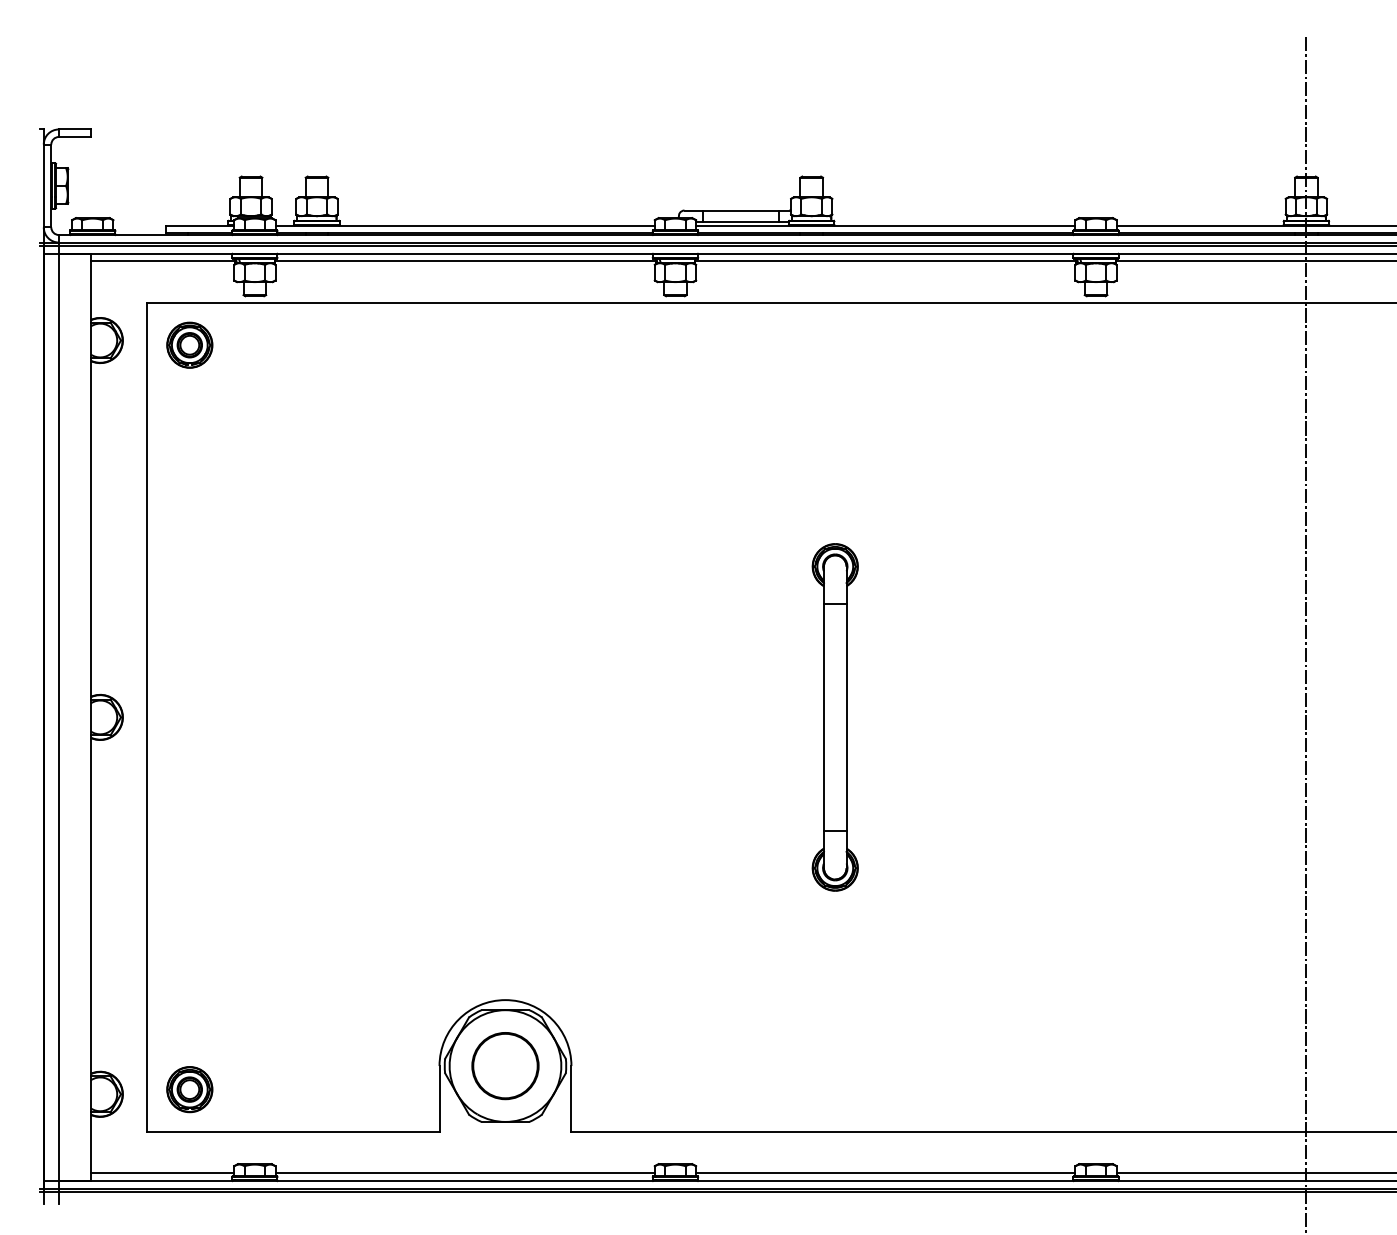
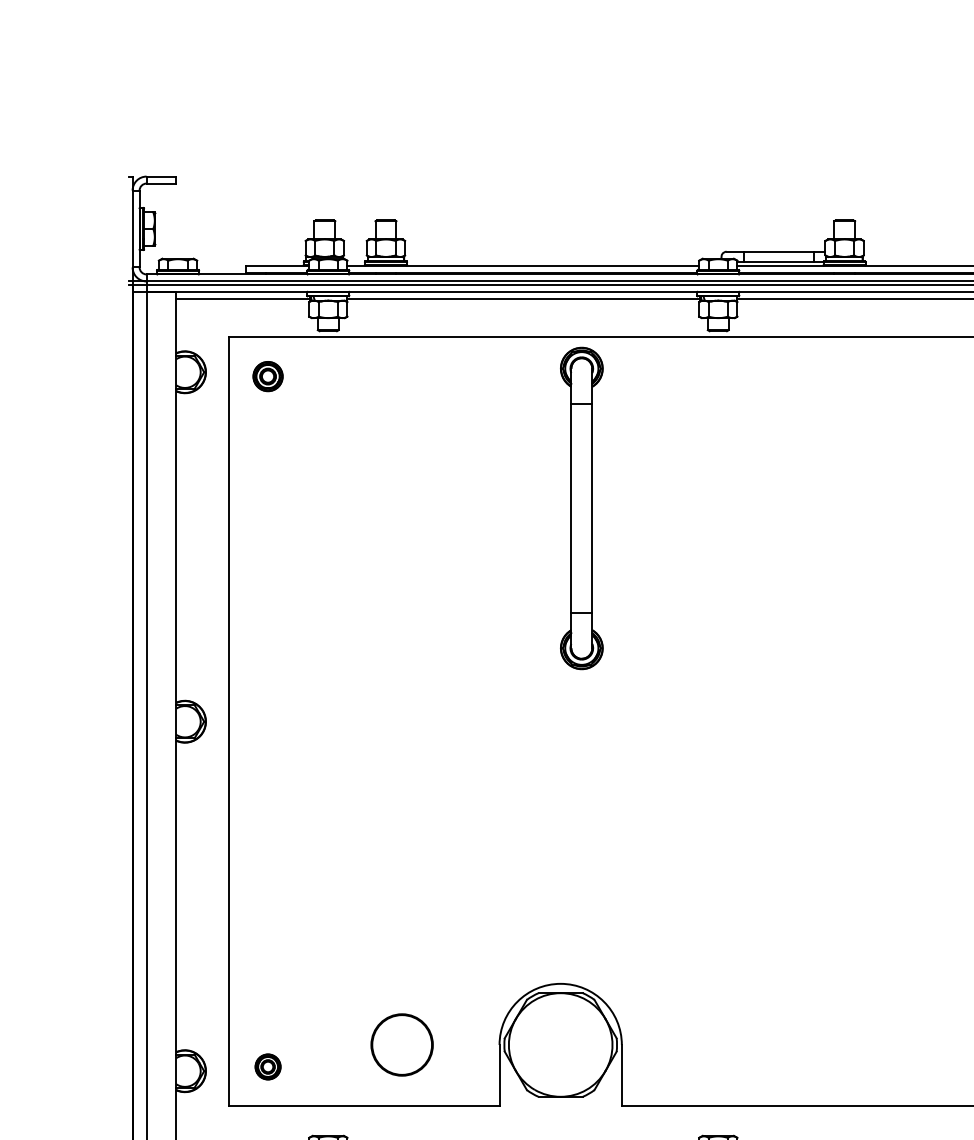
part: (189, 344) -> (267, 375), size x0.7
part: (834, 717) -> (581, 508), moved
circle: (505, 1066) -> (402, 1045), moved
part: (189, 1089) -> (267, 1066), size x0.6

